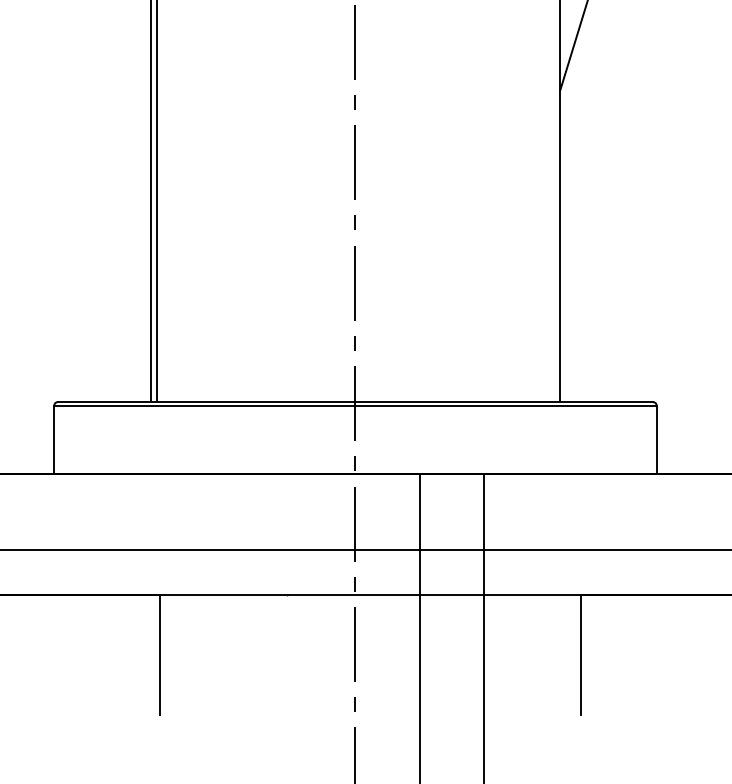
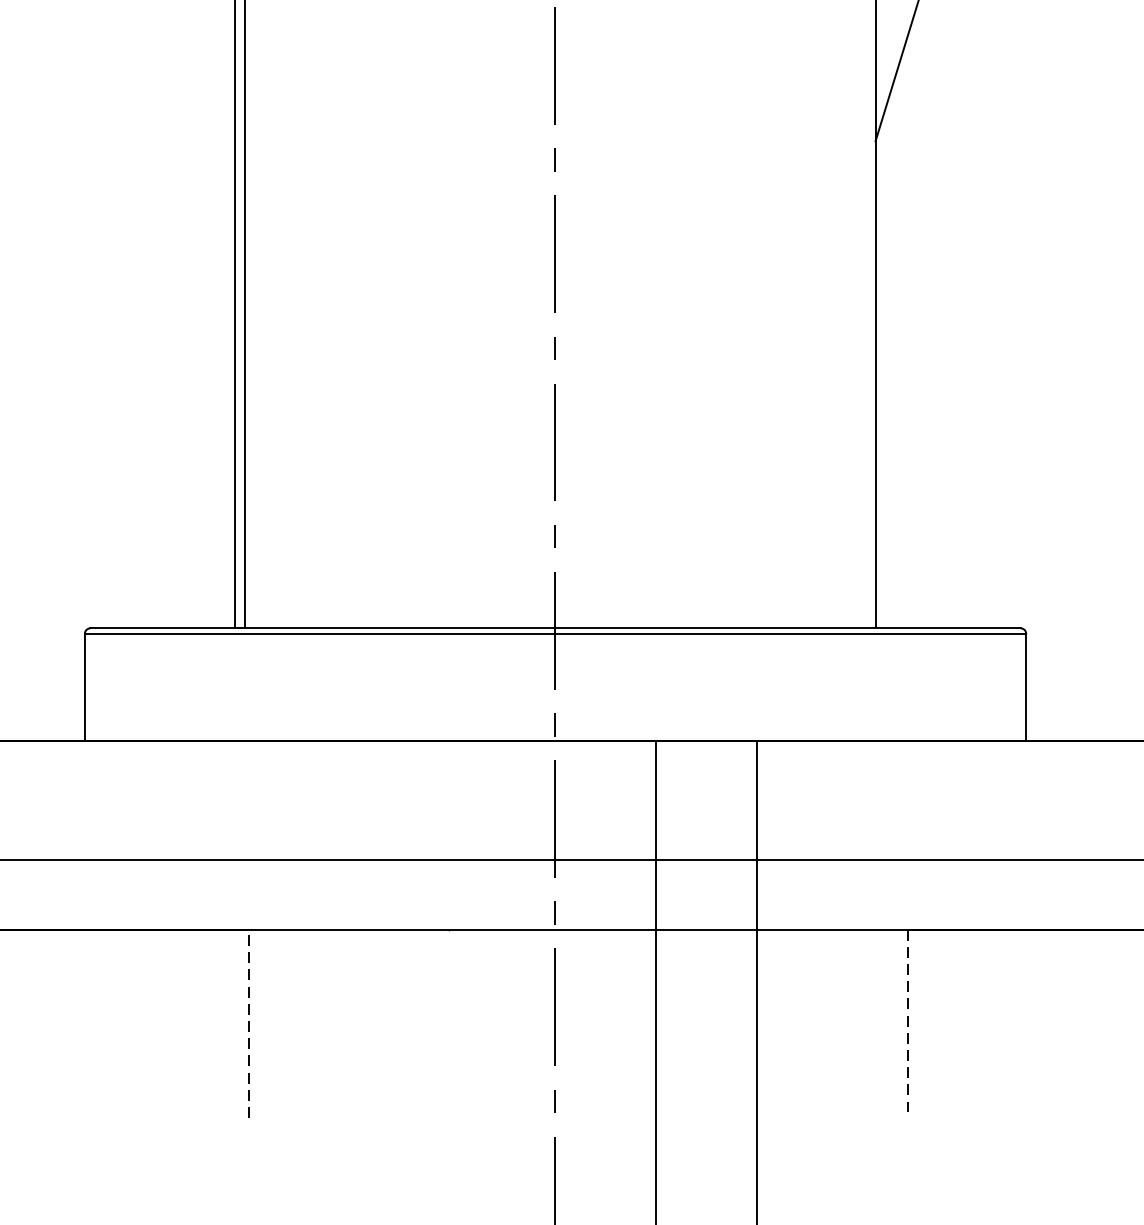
line: (159, 654) -> (249, 1022), solid -> dashed
line: (581, 655) -> (908, 1024), solid -> dashed

